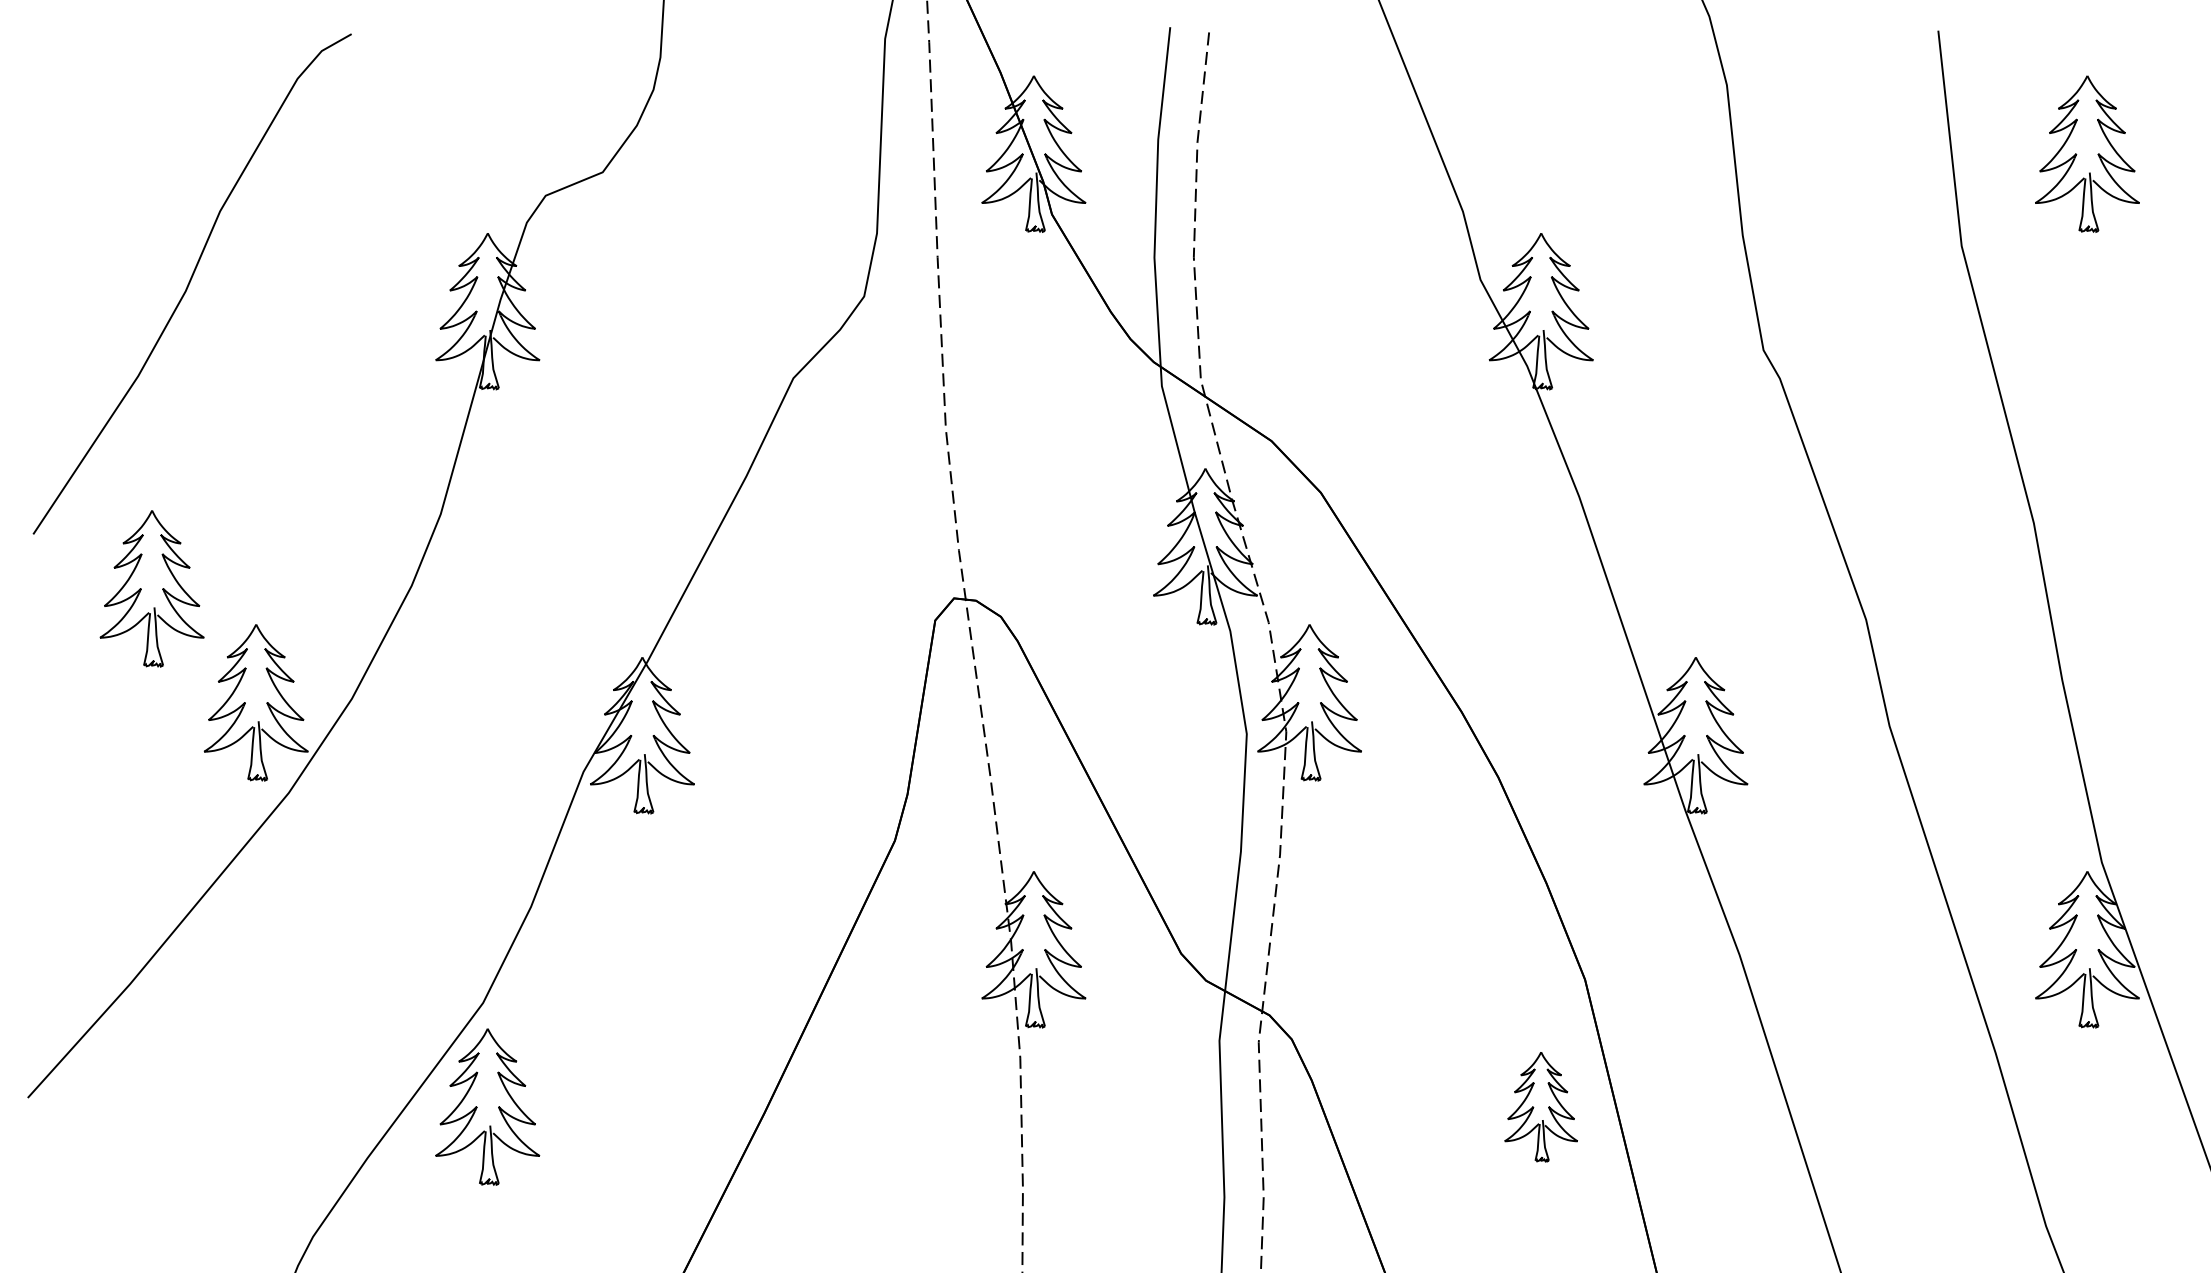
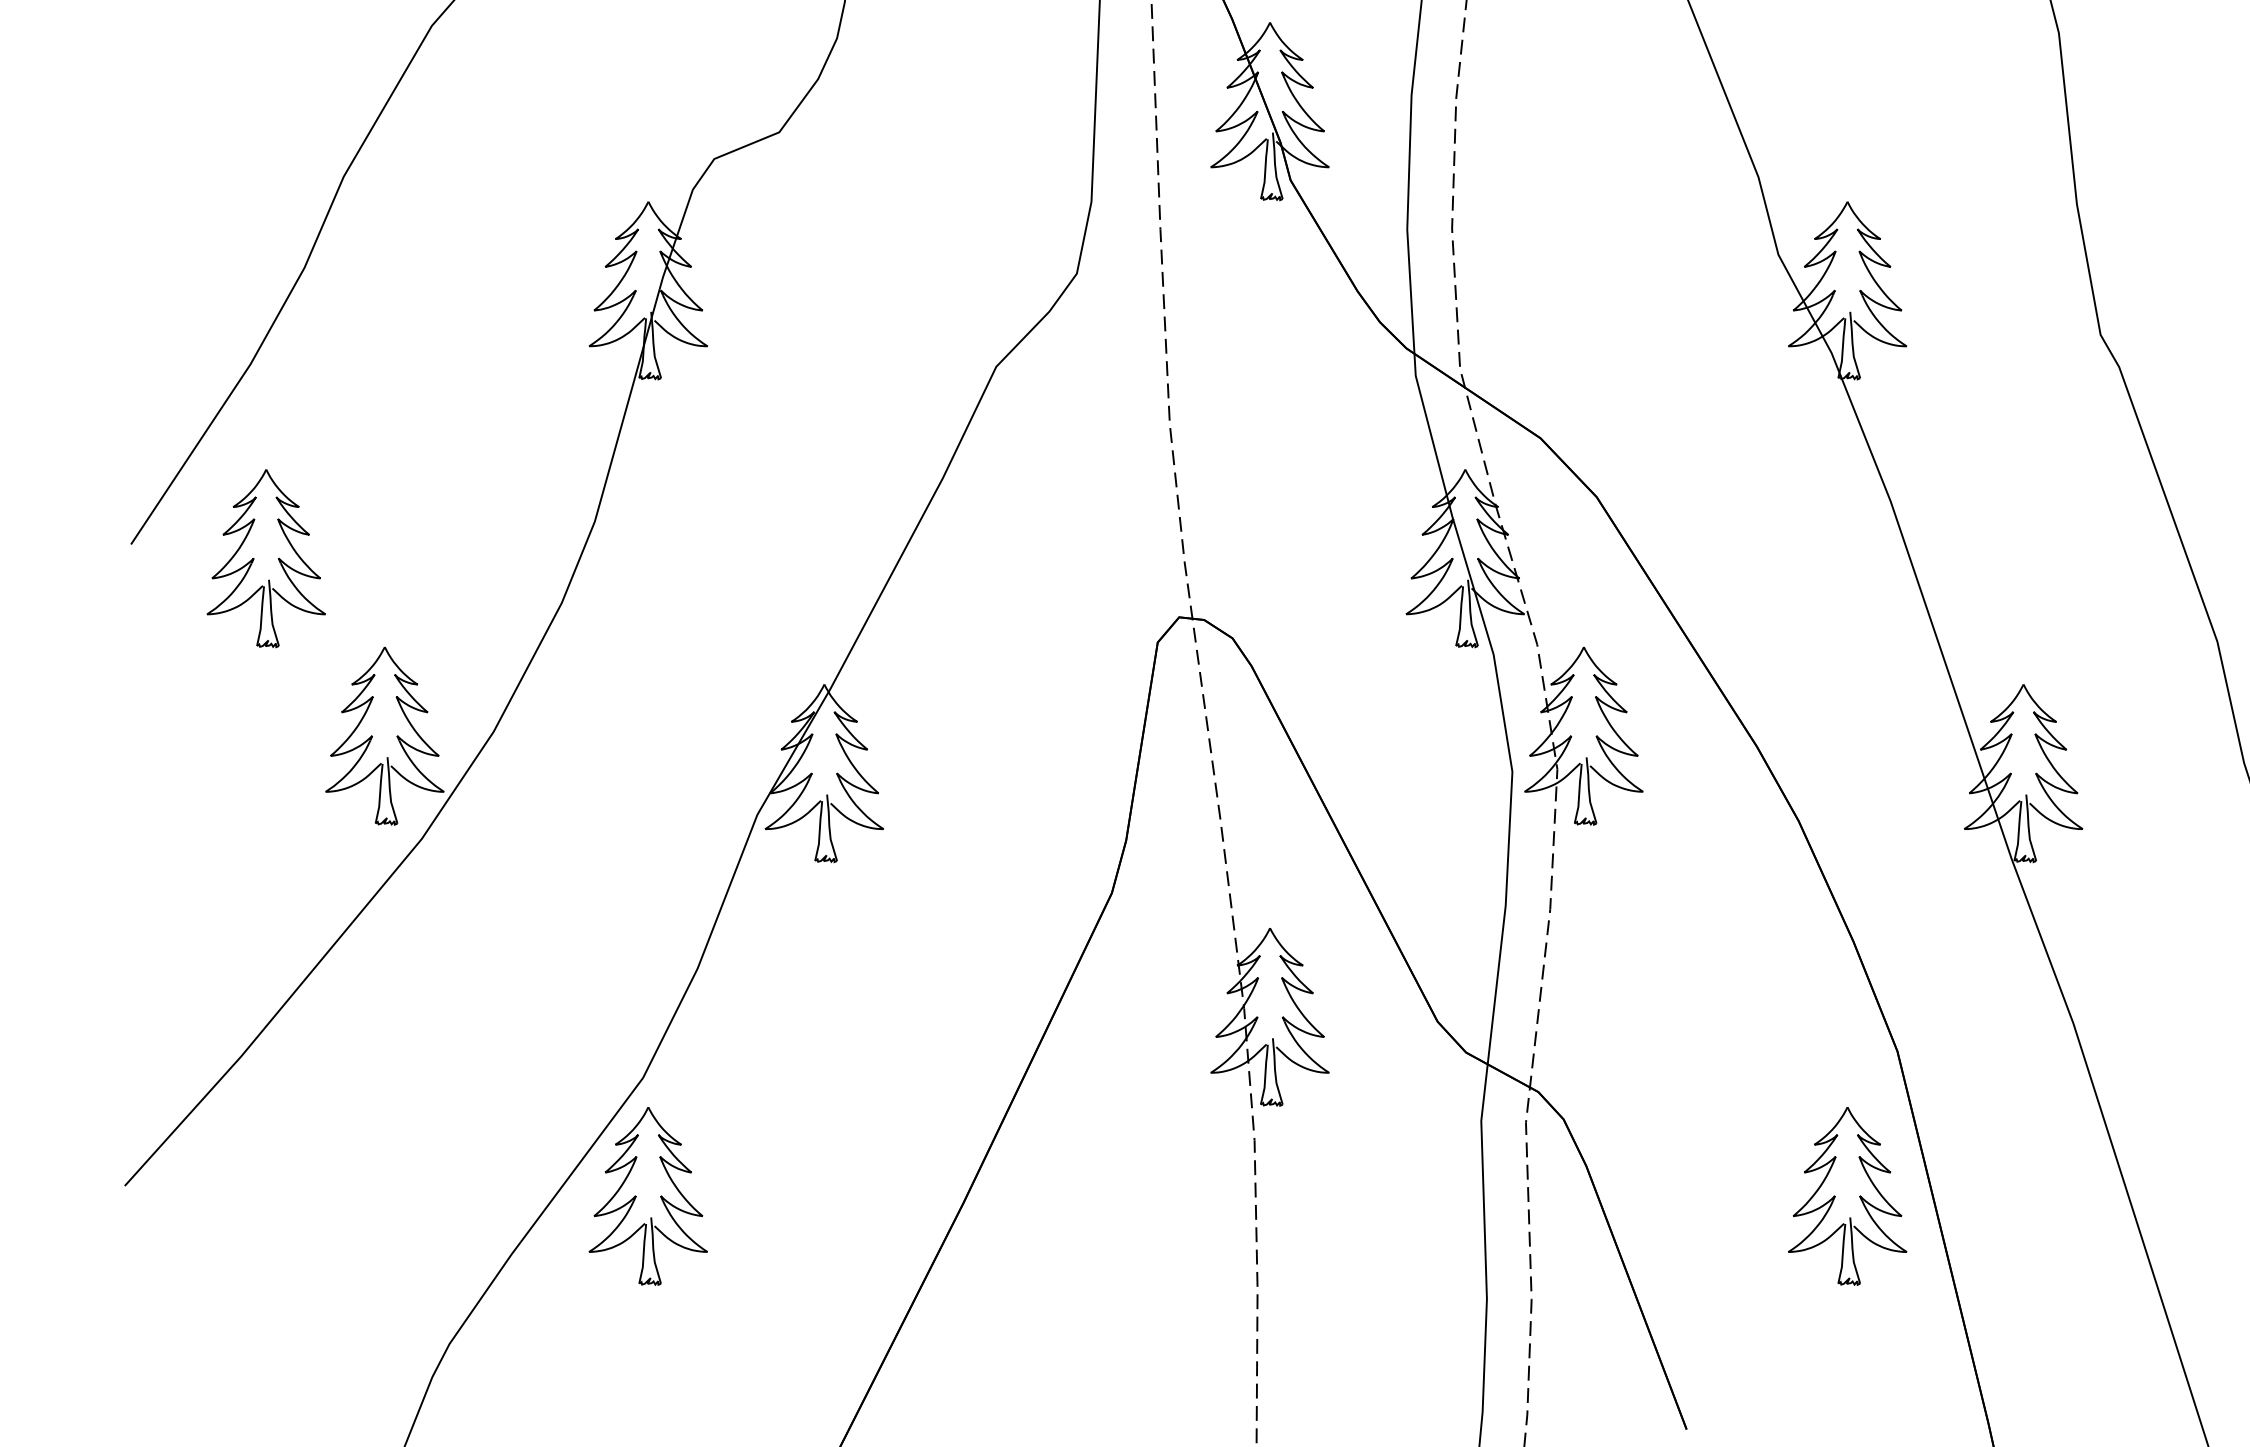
part: (151, 588) -> (265, 558), moved
part: (1540, 1106) -> (1846, 1195), size x1.43

